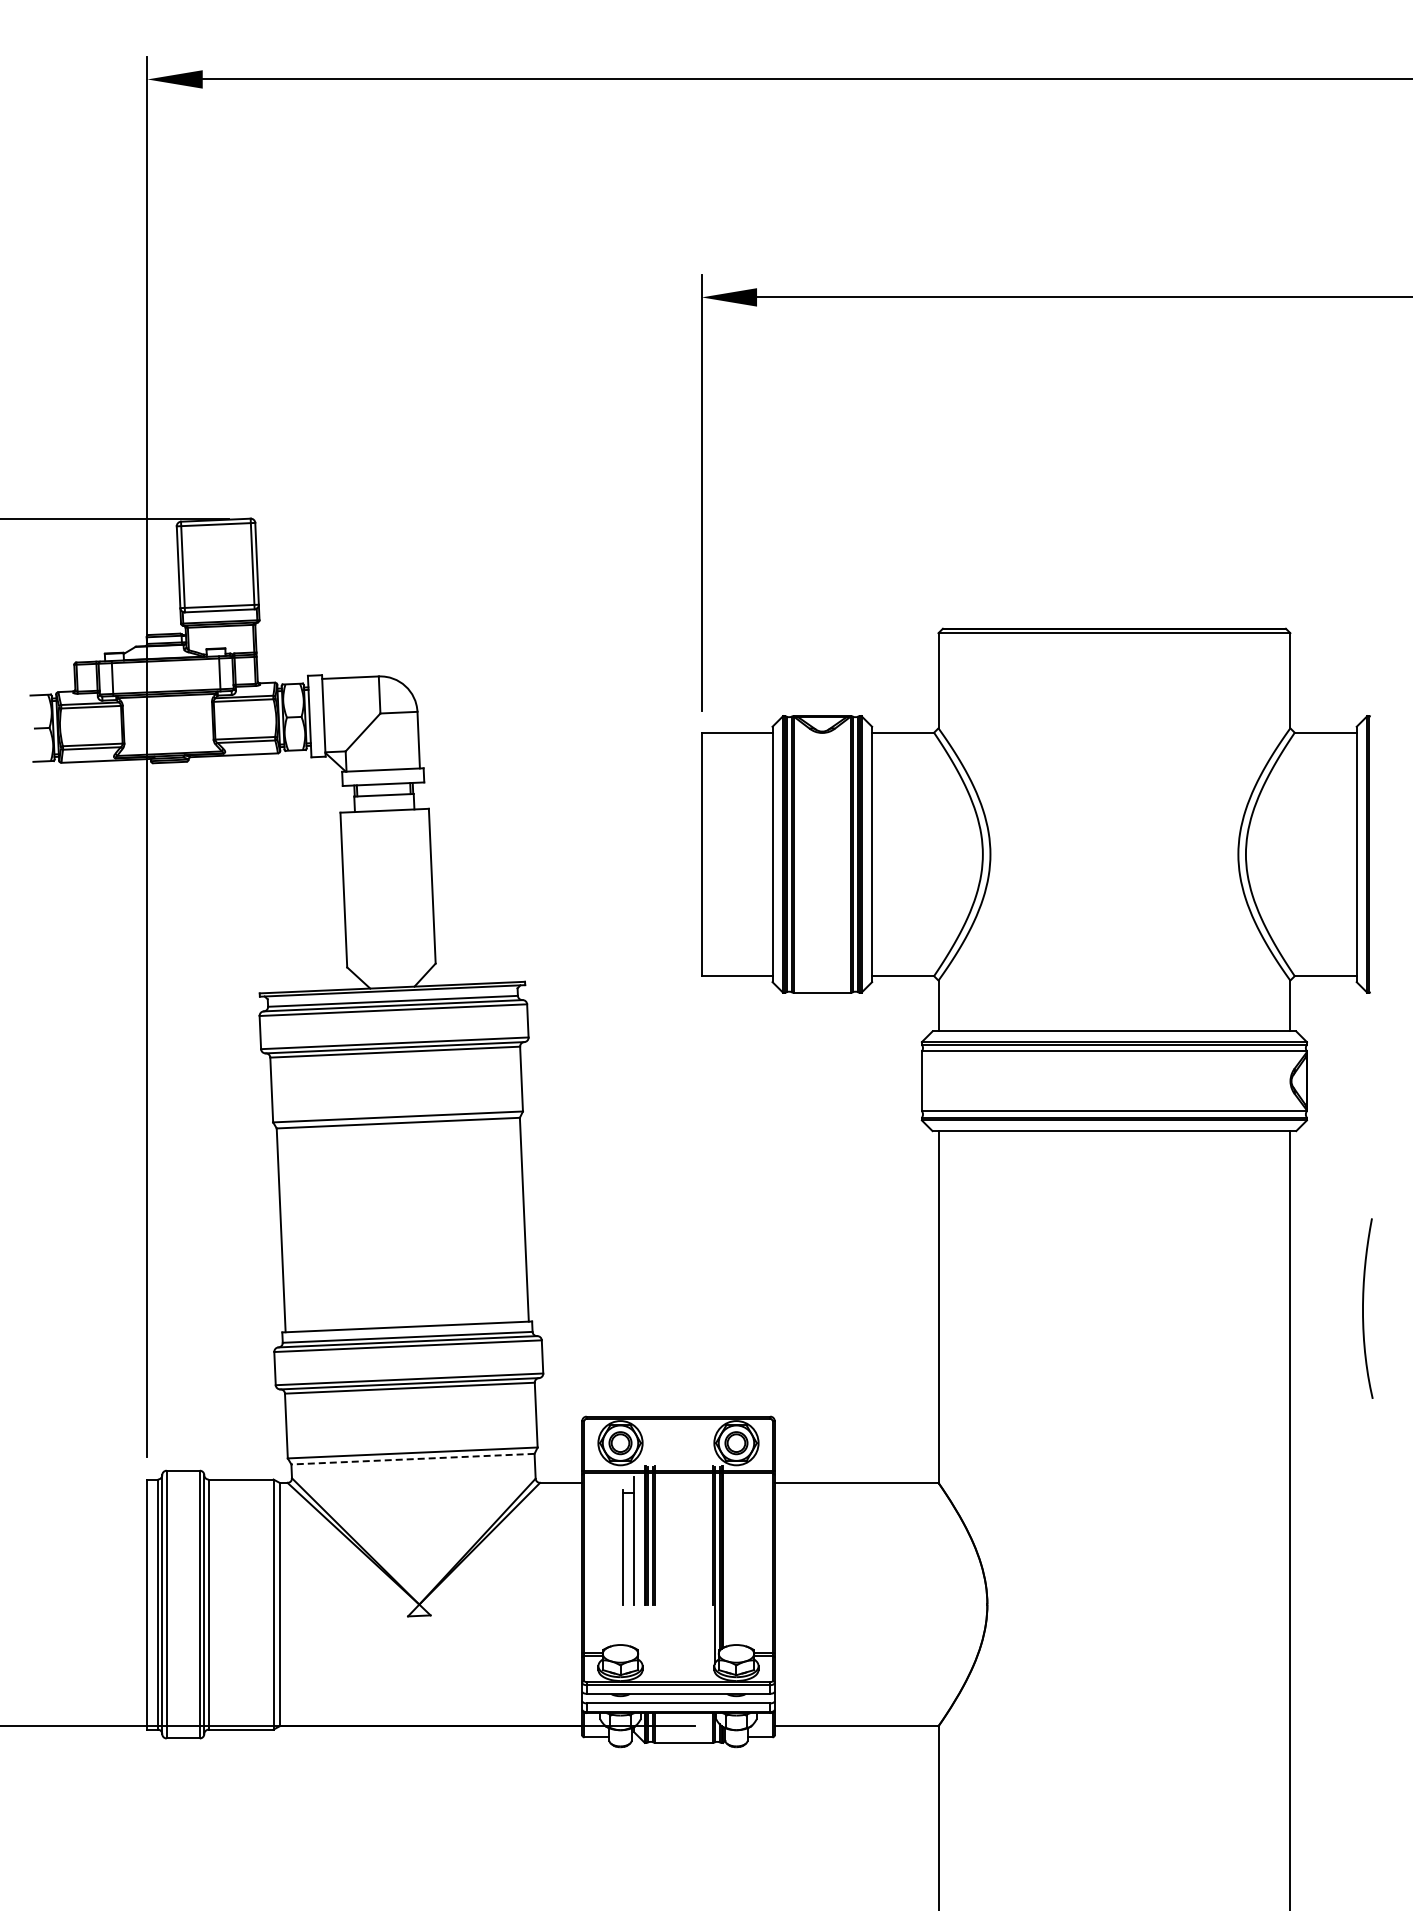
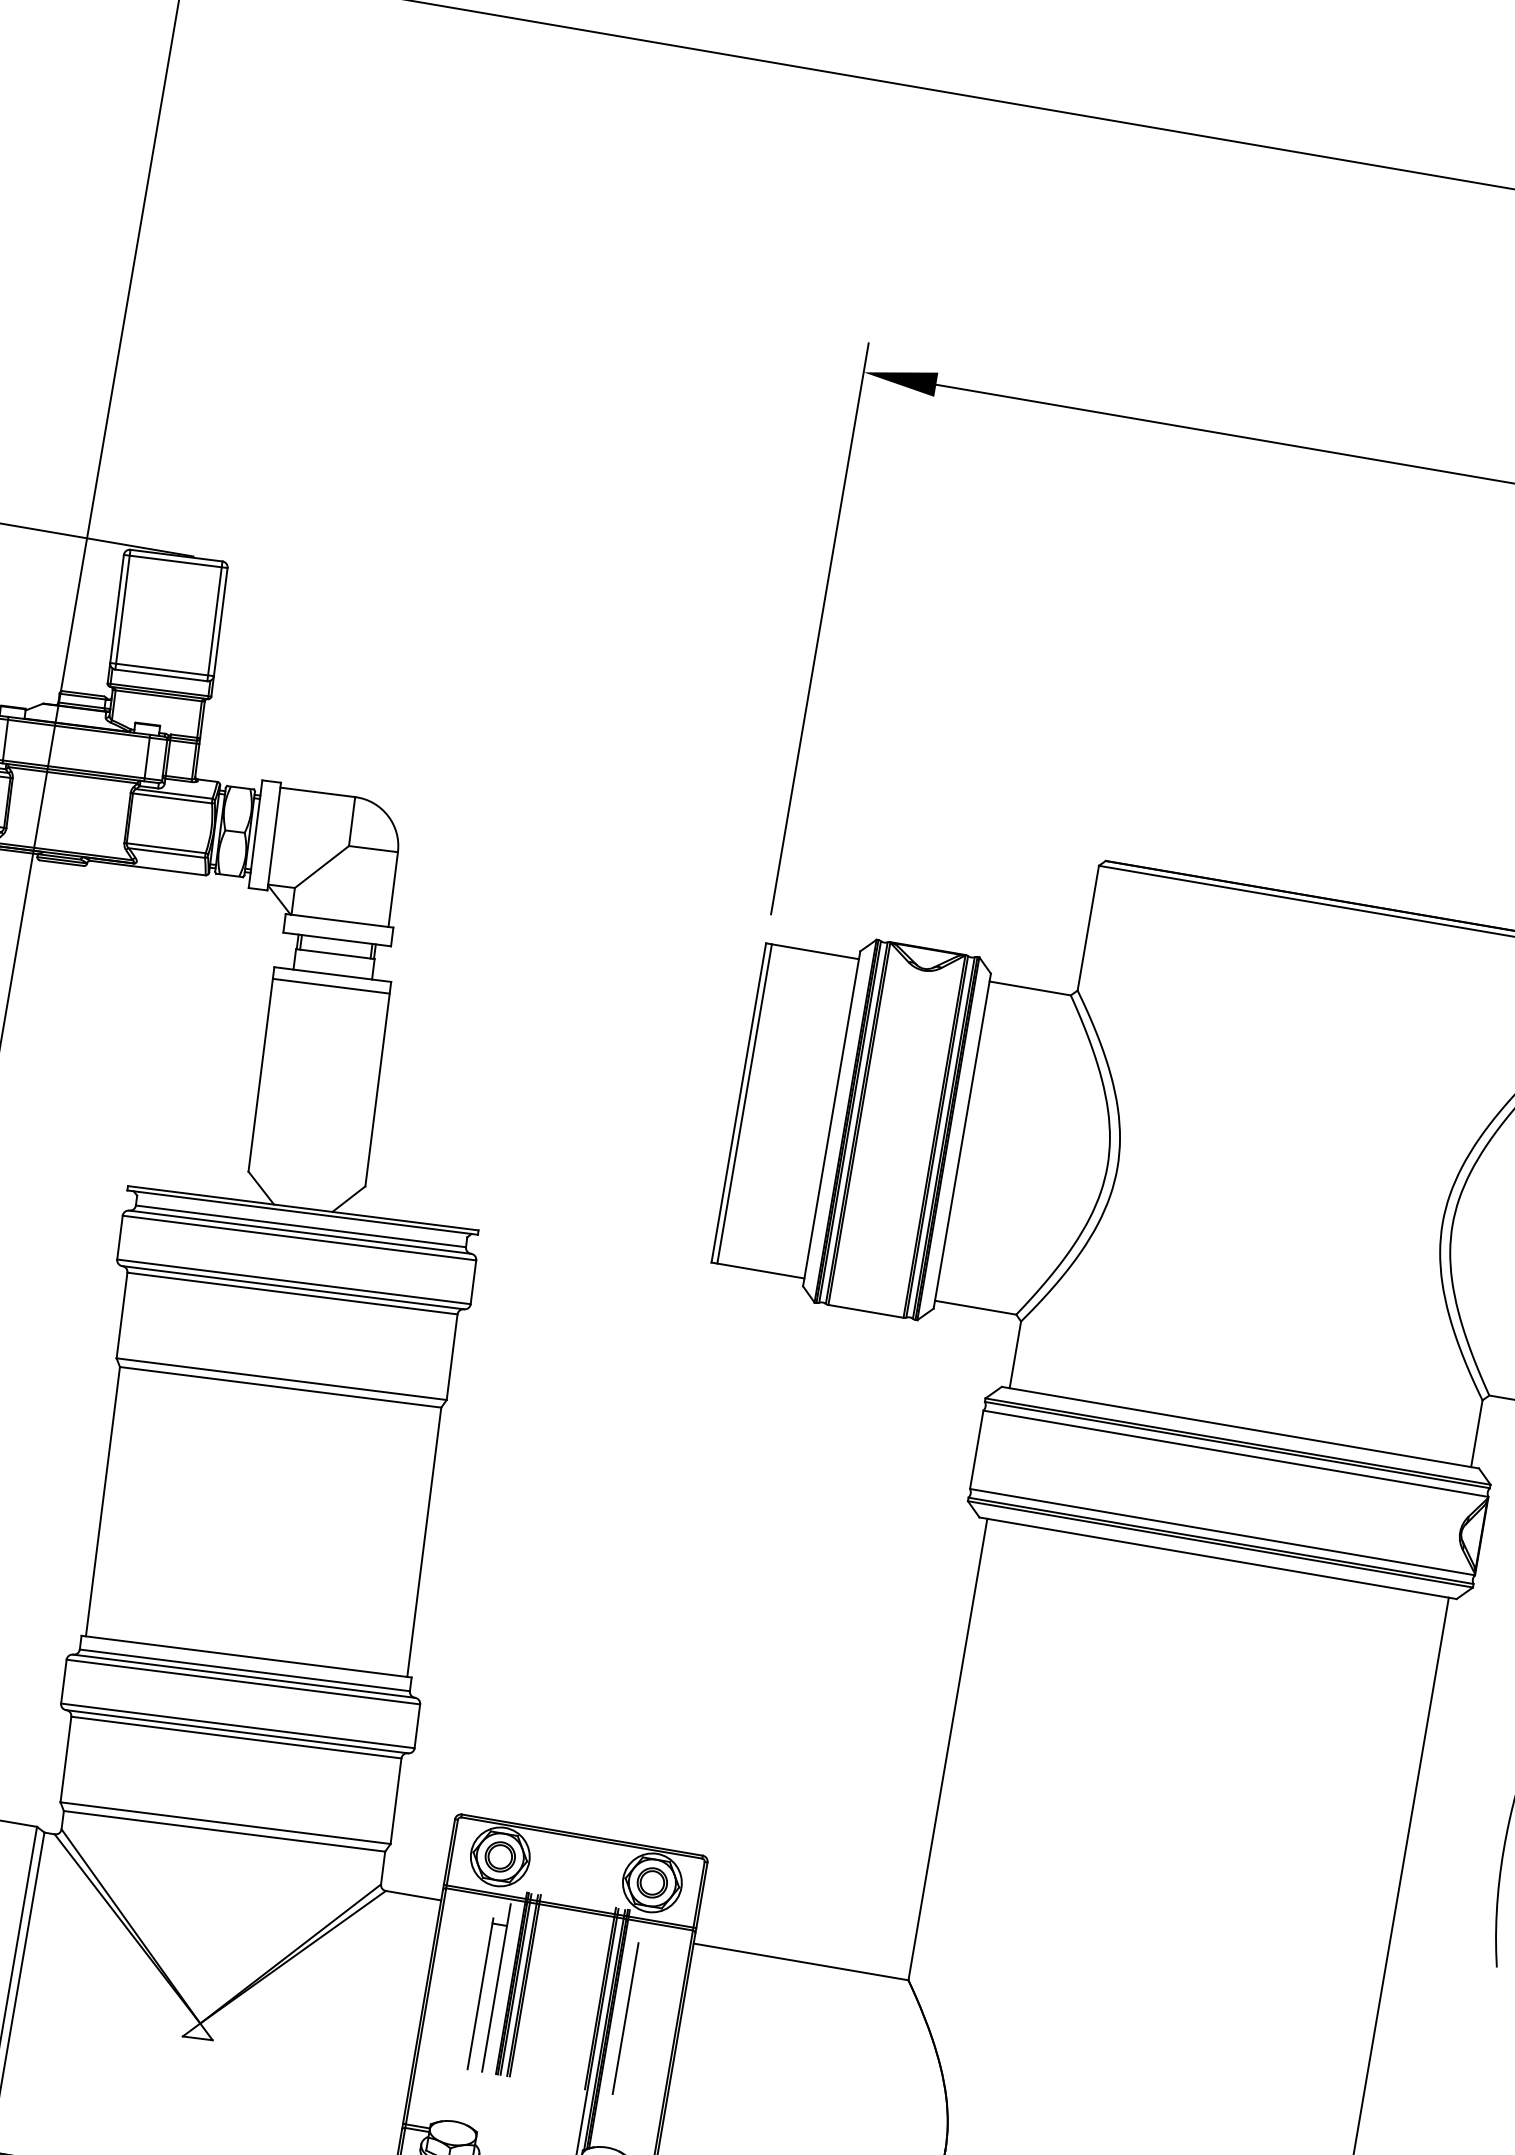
line: (384, 819) -> (330, 985), added
line: (706, 854) -> (745, 1104), added
line: (413, 1459) -> (225, 1831), dashed -> solid
line: (733, 1547) -> (625, 2019), added

